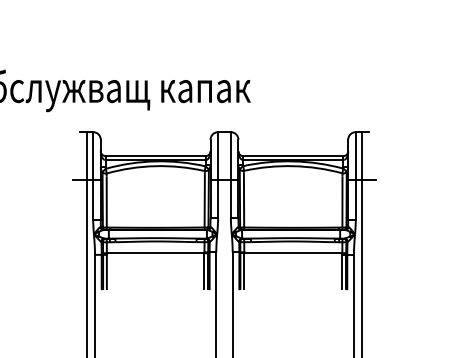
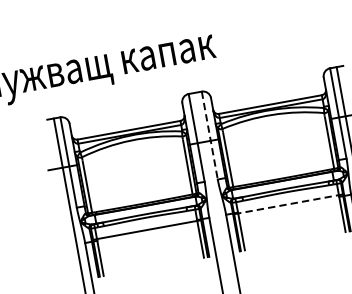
line: (230, 174) -> (209, 135), solid -> dashed
line: (291, 253) -> (286, 204), solid -> dashed

